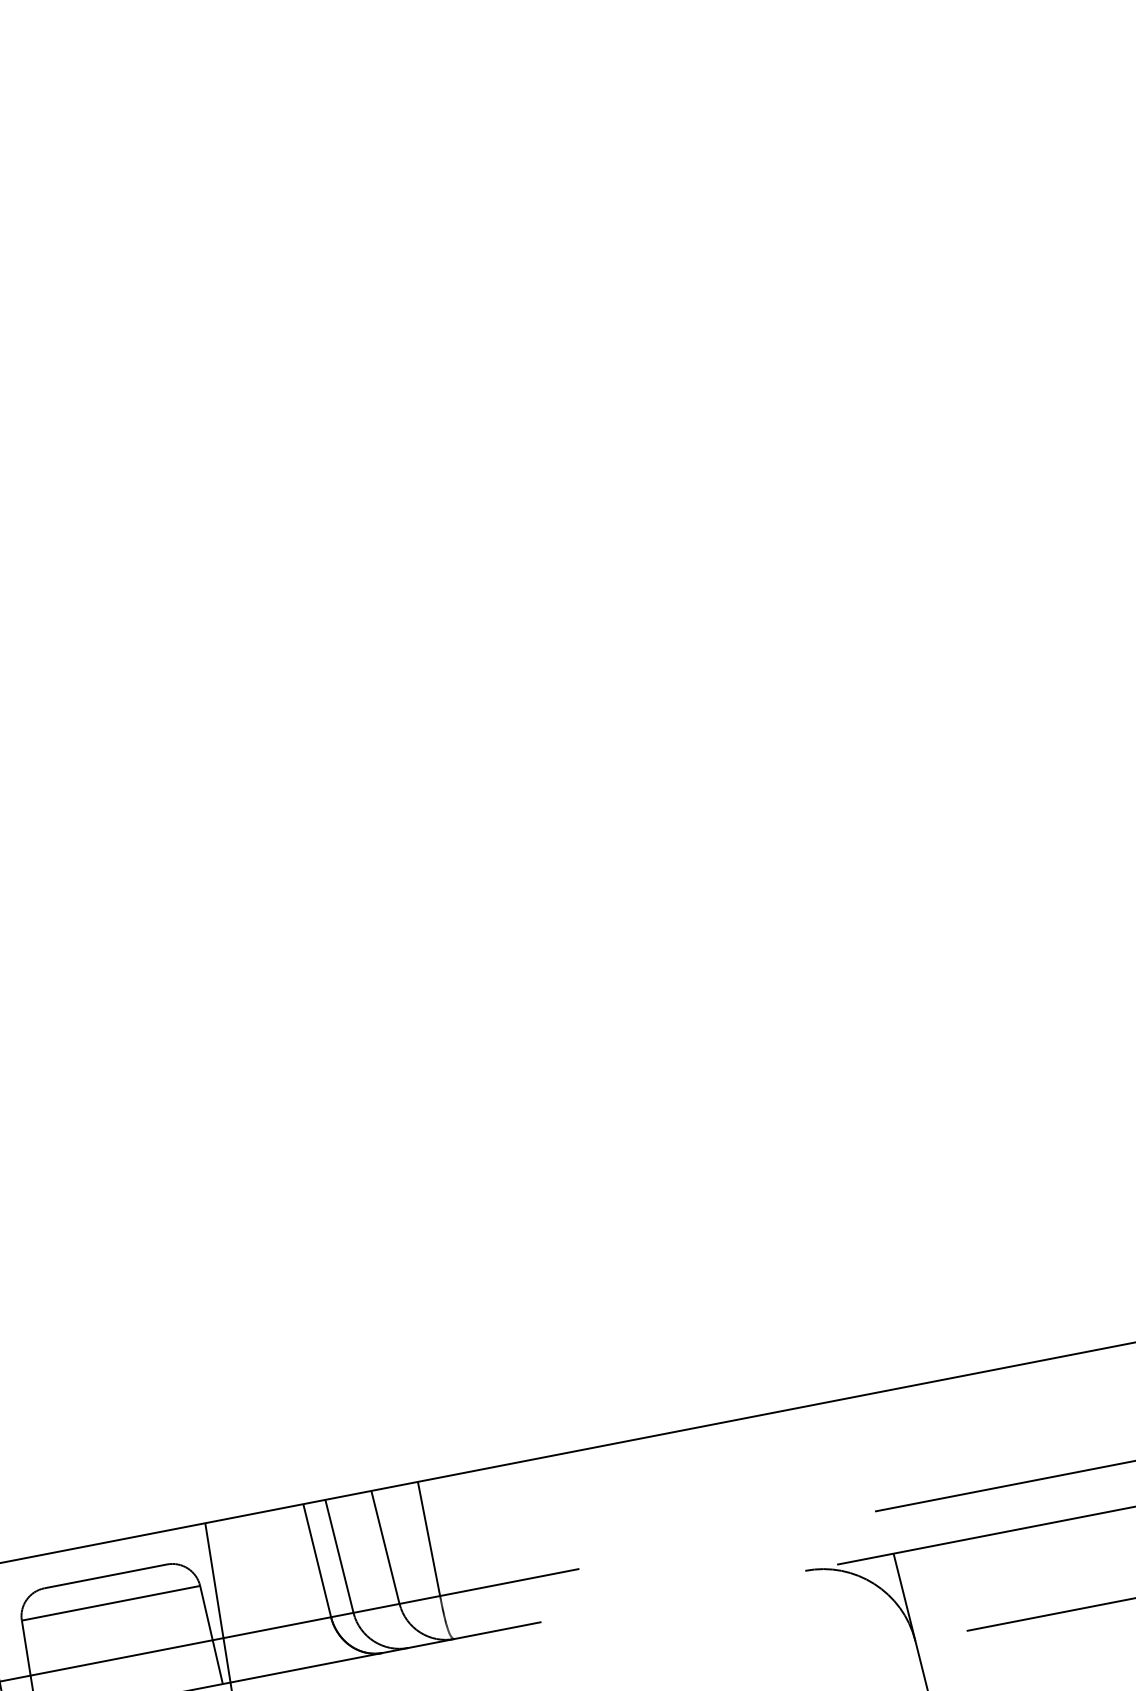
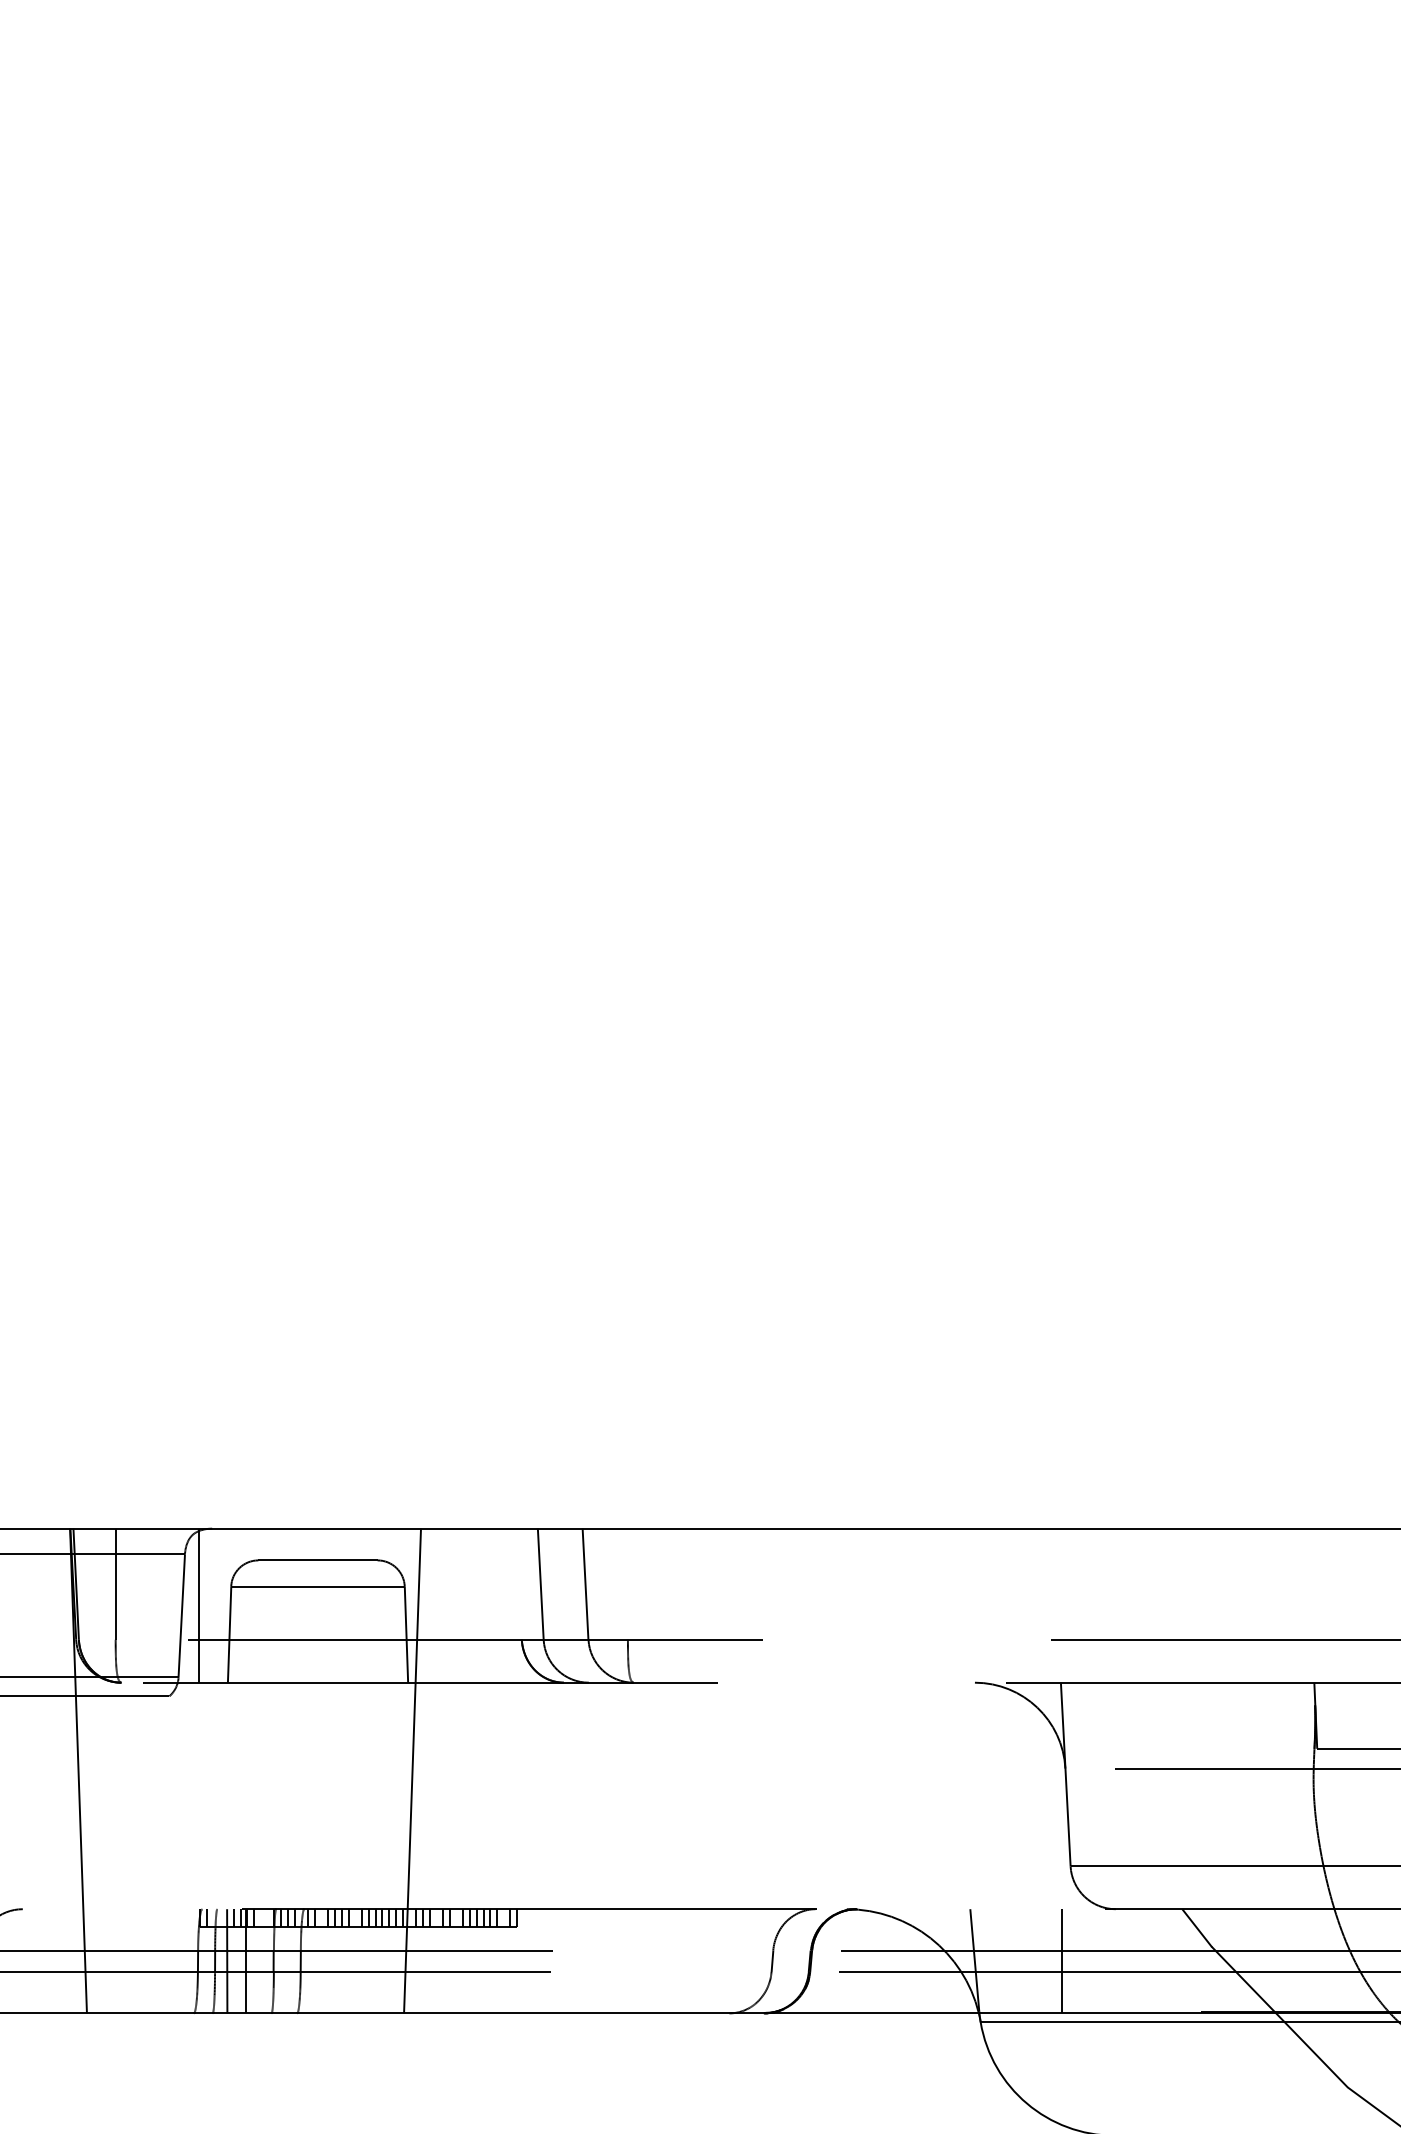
line: (428, 1538) -> (627, 1583), removed
line: (316, 1560) -> (518, 1583), removed

